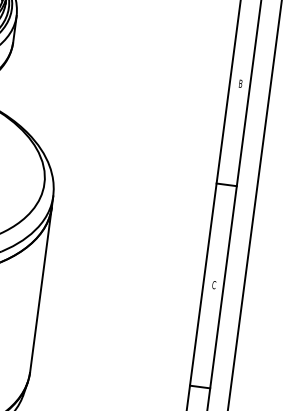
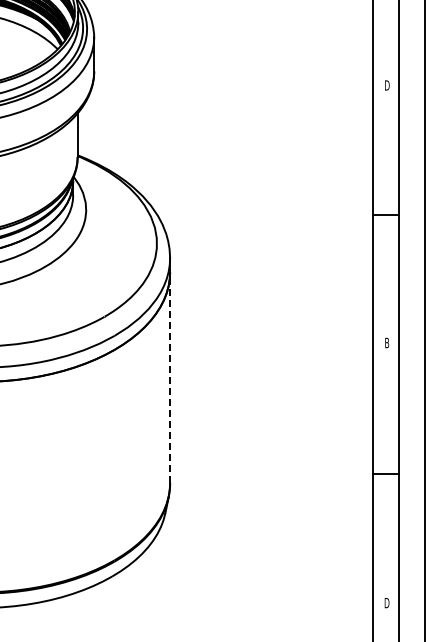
text: (240, 83) -> (387, 85), B -> D
text: (213, 284) -> (386, 342), C -> B
line: (41, 289) -> (170, 377), solid -> dashed

